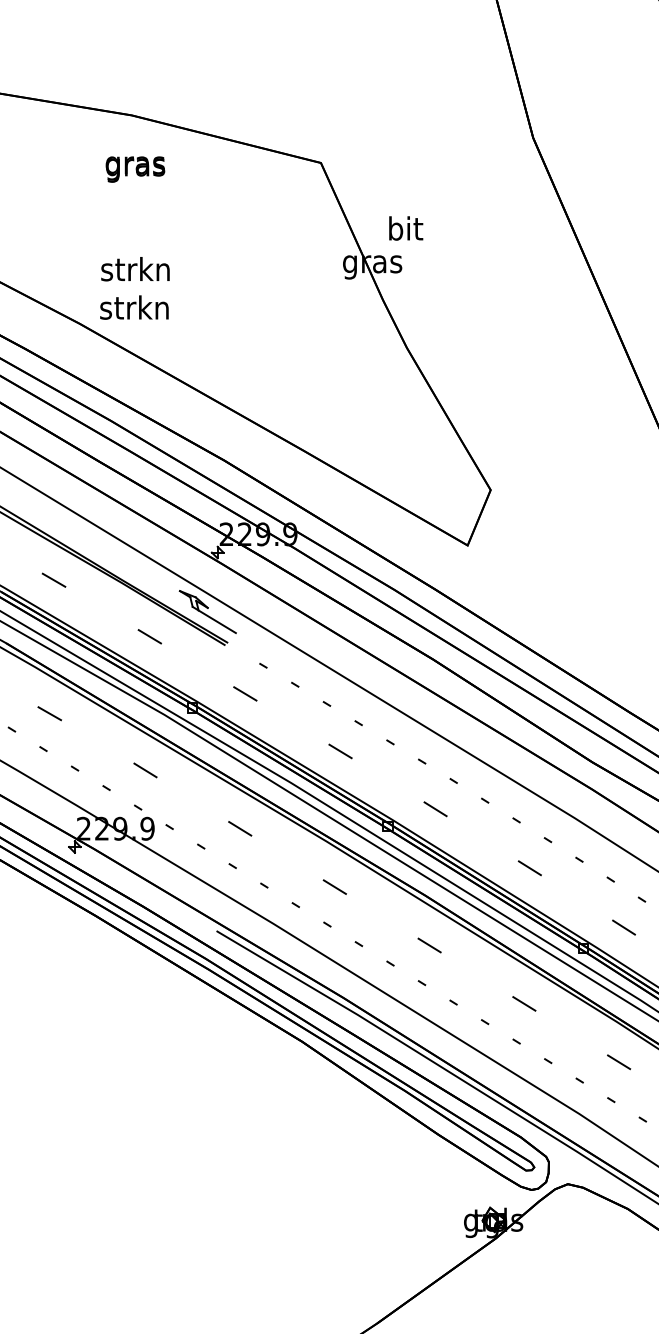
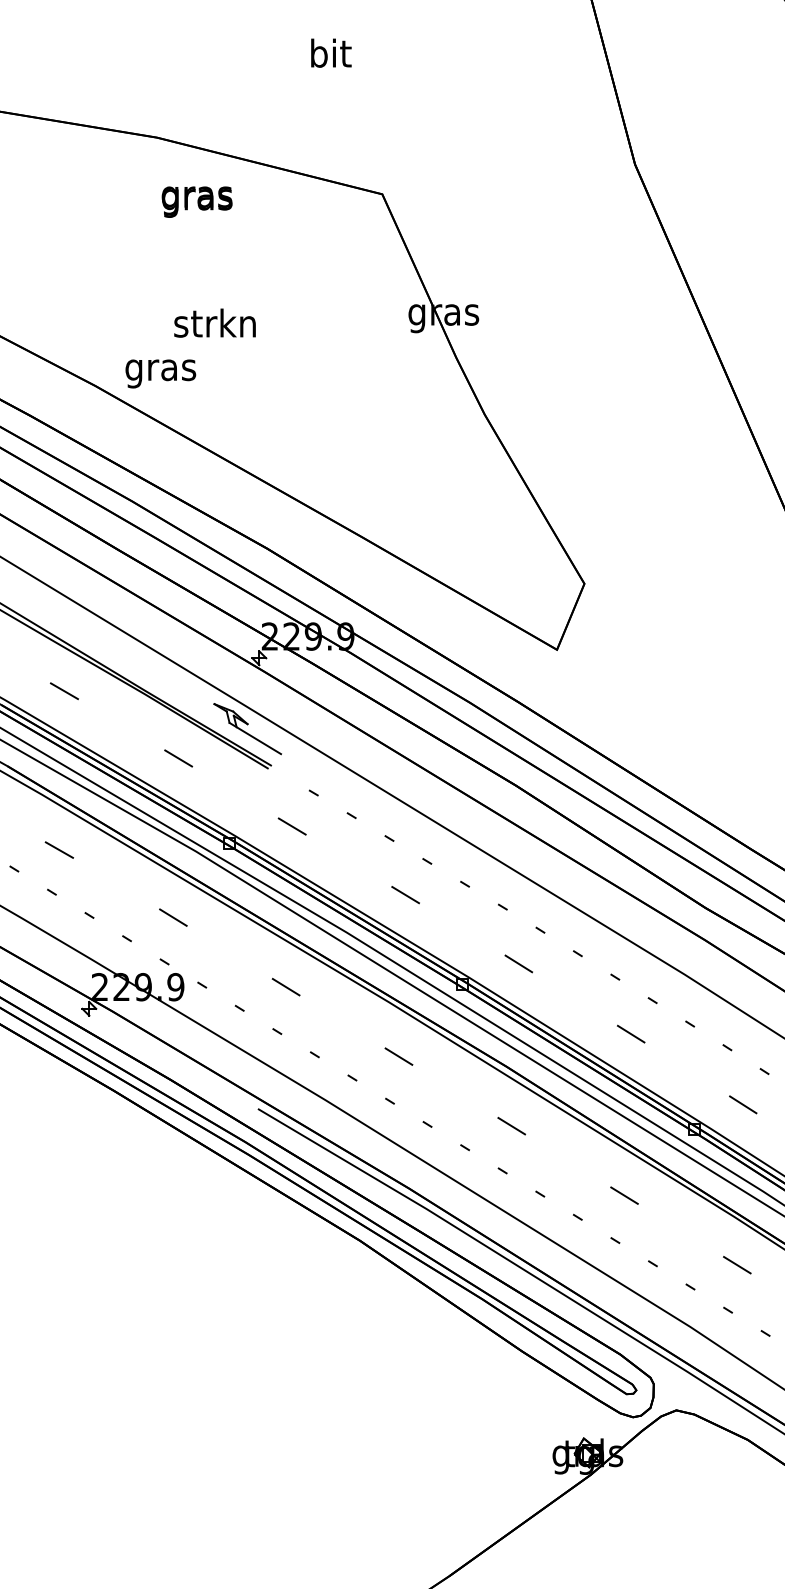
text: (135, 169) -> (197, 202), moved
text: (406, 228) -> (331, 53), moved
text: (135, 269) -> (215, 323), moved
text: (134, 310) -> (160, 369), strkn -> gras

